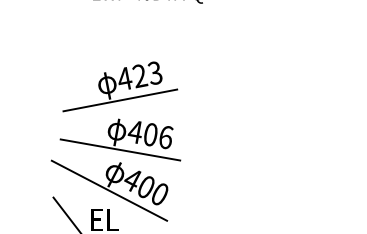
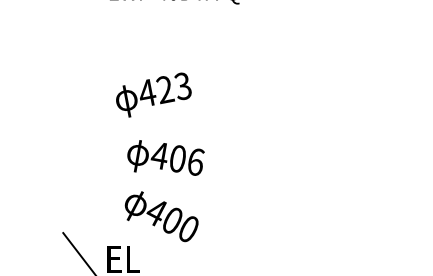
line: (120, 100) -> (142, 118), removed
line: (119, 149) -> (141, 176), removed
line: (109, 190) -> (129, 224), removed

